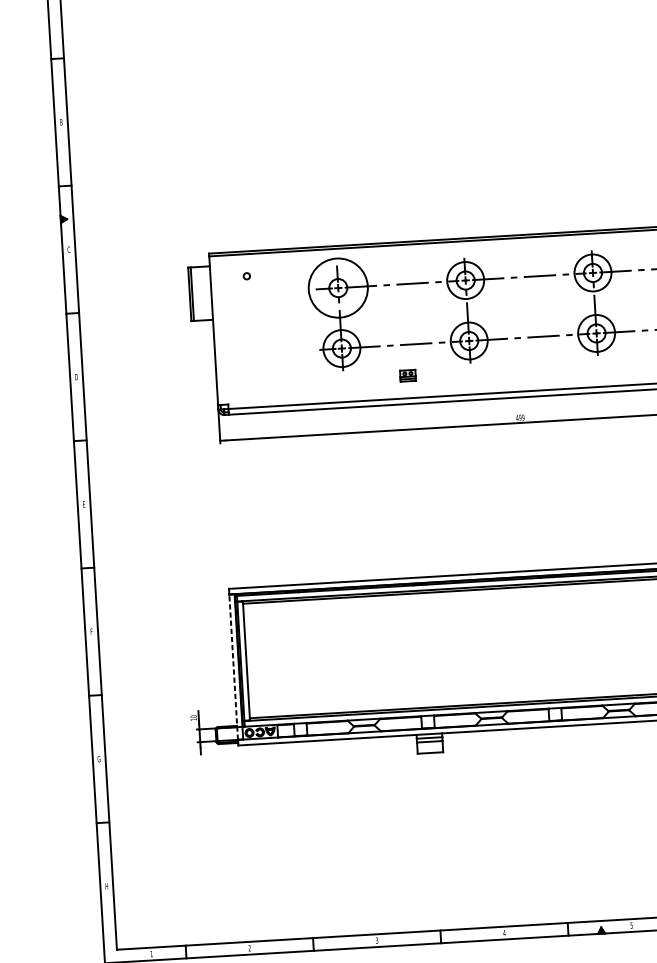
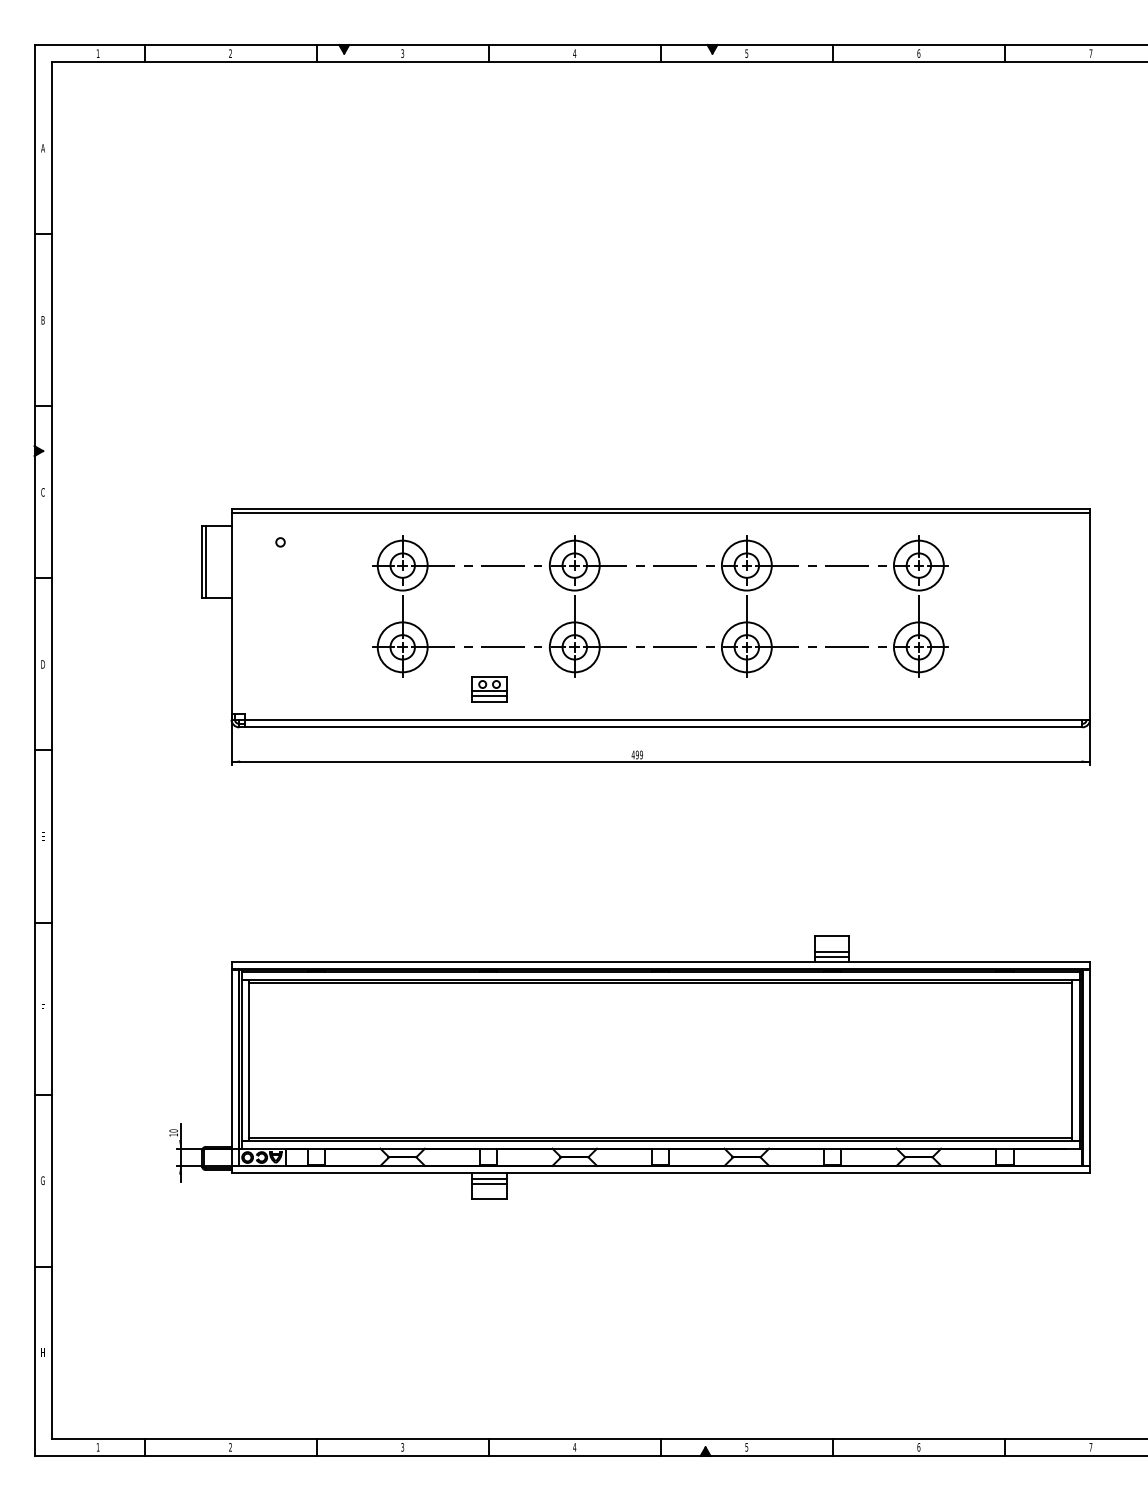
circle: (338, 288) -> (402, 565), size x0.62
part: (407, 375) -> (489, 689), size x1.67
line: (233, 667) -> (231, 1067), dashed -> solid

